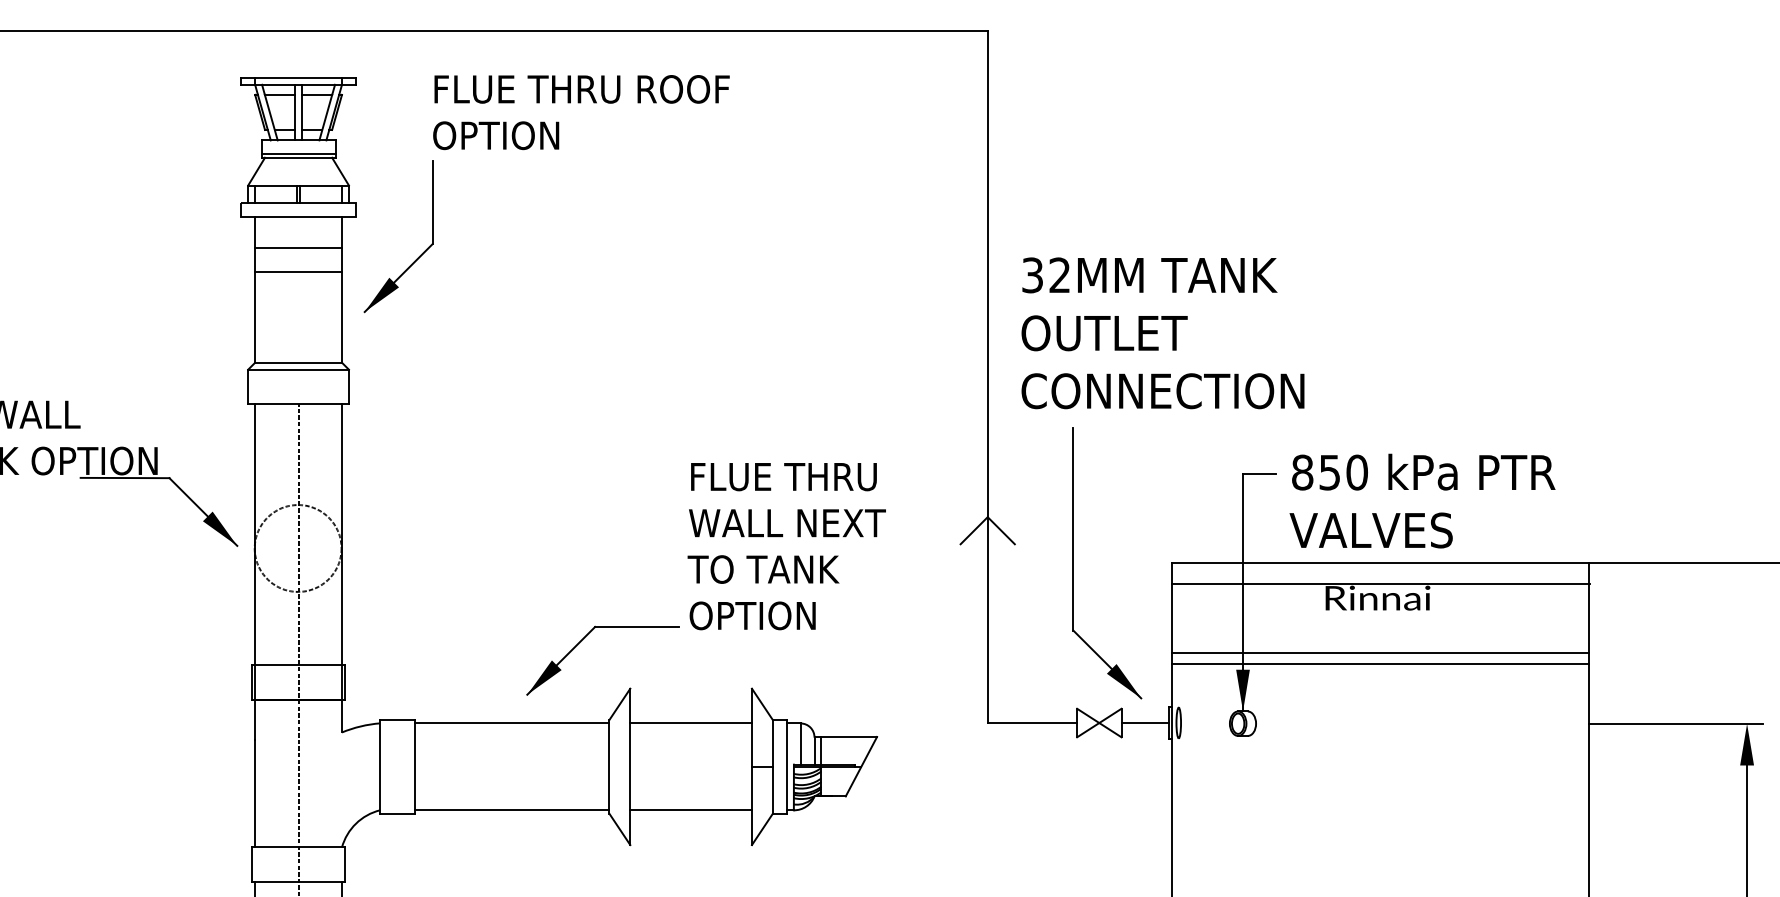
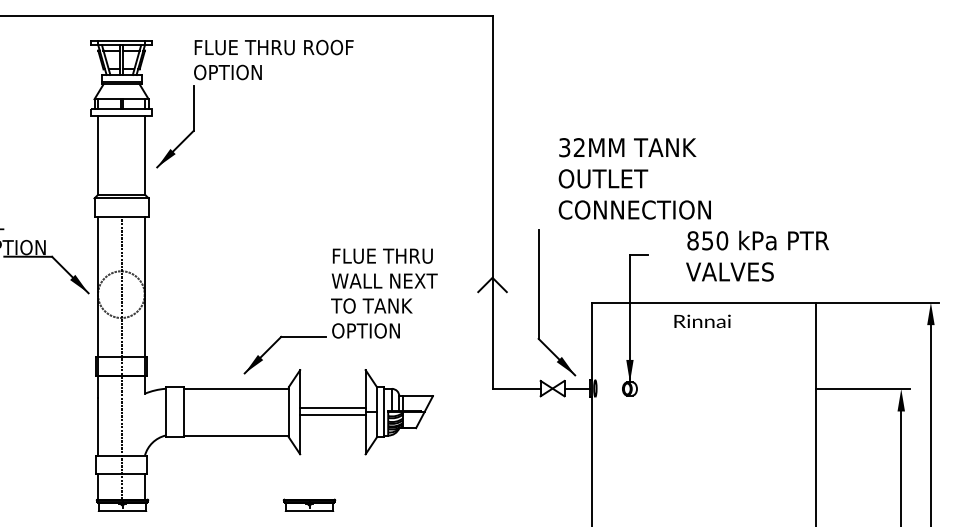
line: (298, 247) -> (121, 132), removed
line: (298, 273) -> (121, 146), removed
text: (1162, 332) -> (634, 178), moved
text: (1422, 499) -> (757, 255), moved
line: (1379, 583) -> (703, 313), removed
line: (1379, 654) -> (703, 351), removed
line: (1379, 663) -> (703, 356), removed
line: (690, 722) -> (332, 407), moved
line: (690, 810) -> (332, 414), moved

